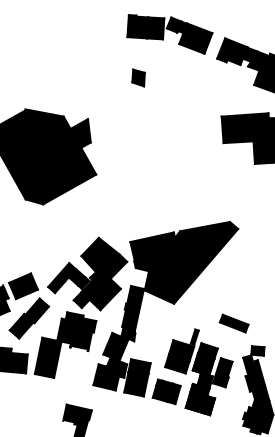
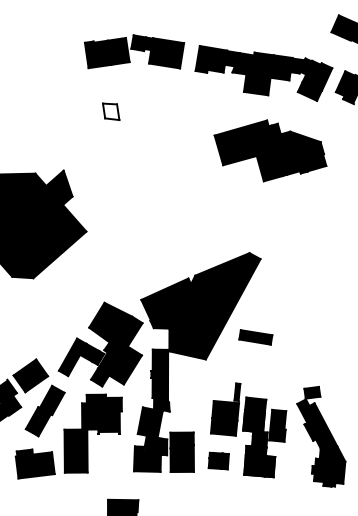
fill: (138, 77) -> (110, 111), removed
part: (233, 323) -> (255, 337), moved
part: (166, 391) -> (218, 460), size x0.7

